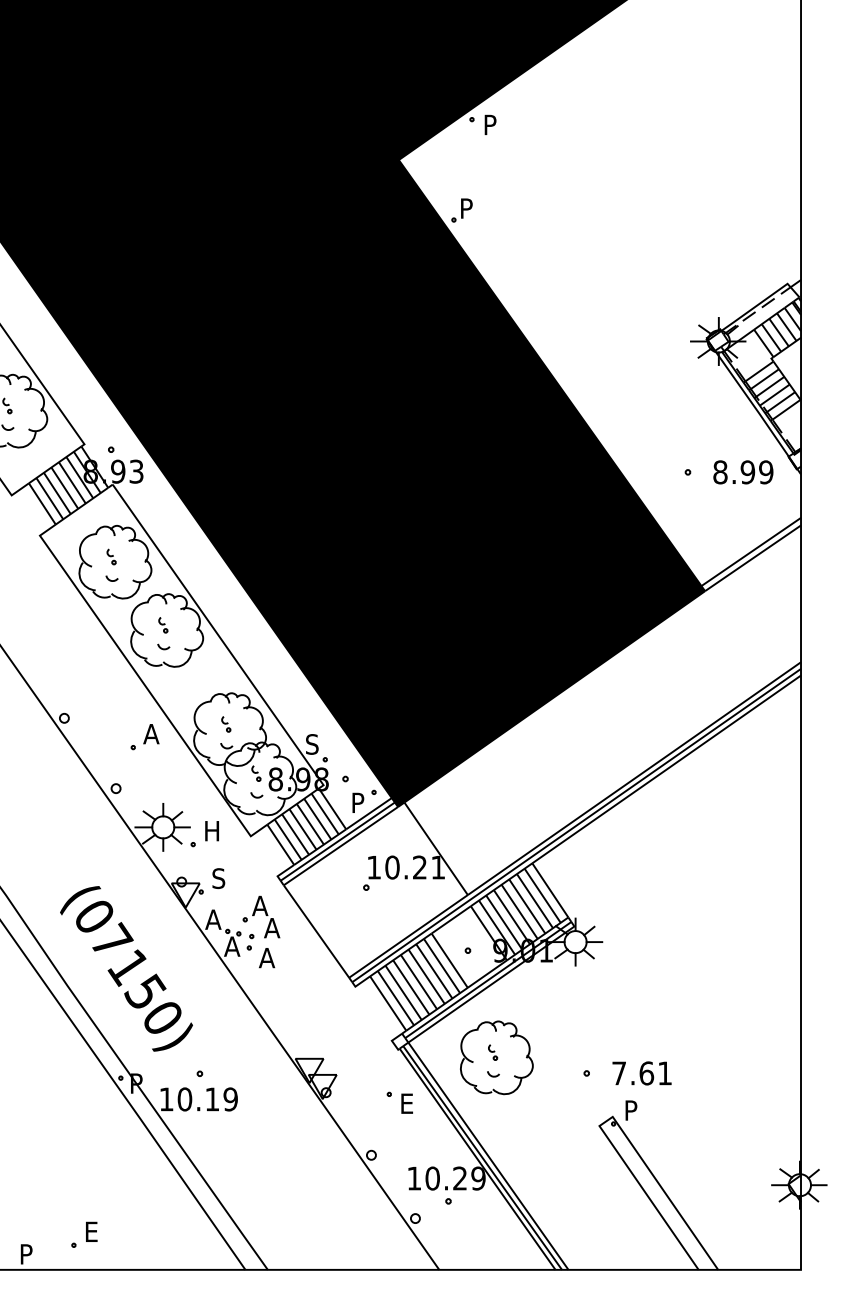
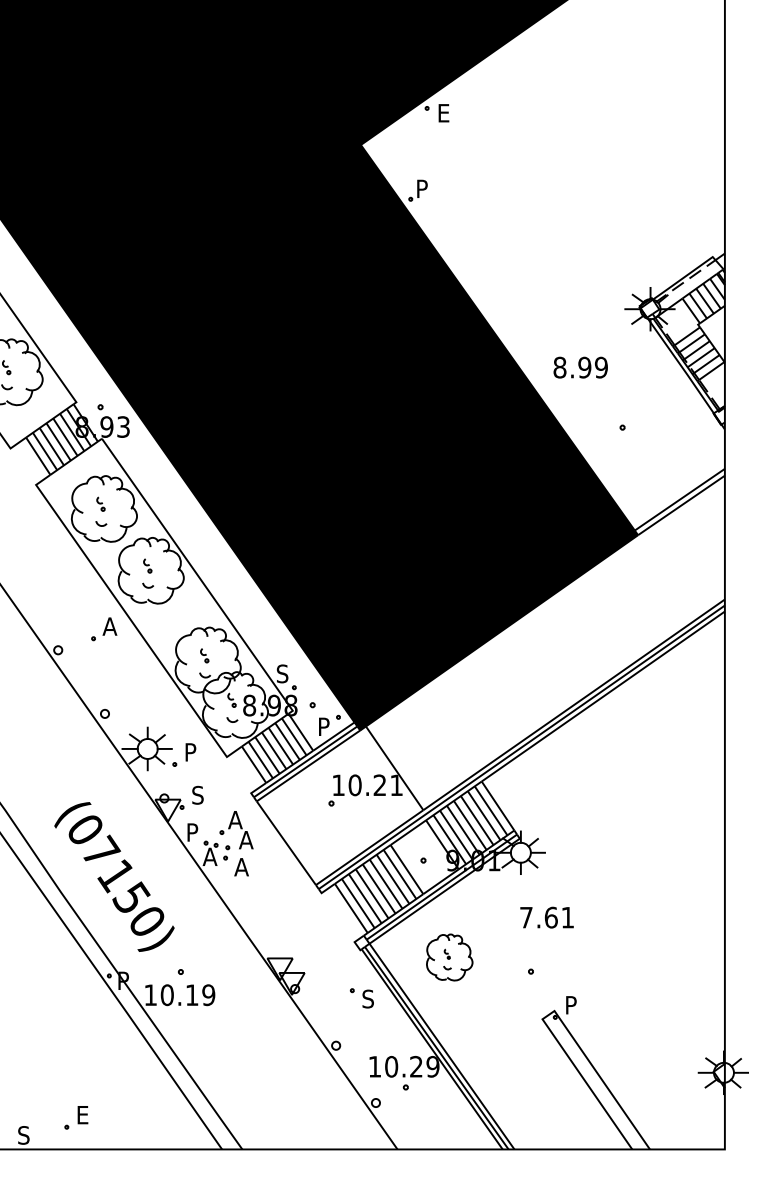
text: (492, 125) -> (445, 113), P -> E
text: (743, 472) -> (580, 367), moved
part: (145, 737) -> (104, 629), moved
text: (213, 831) -> (193, 752), H -> P
text: (212, 919) -> (192, 832), A -> P
part: (496, 1057) -> (449, 957), size x0.7
text: (641, 1073) -> (546, 917), moved
text: (406, 1103) -> (367, 998), E -> S
text: (26, 1254) -> (23, 1135), P -> S

